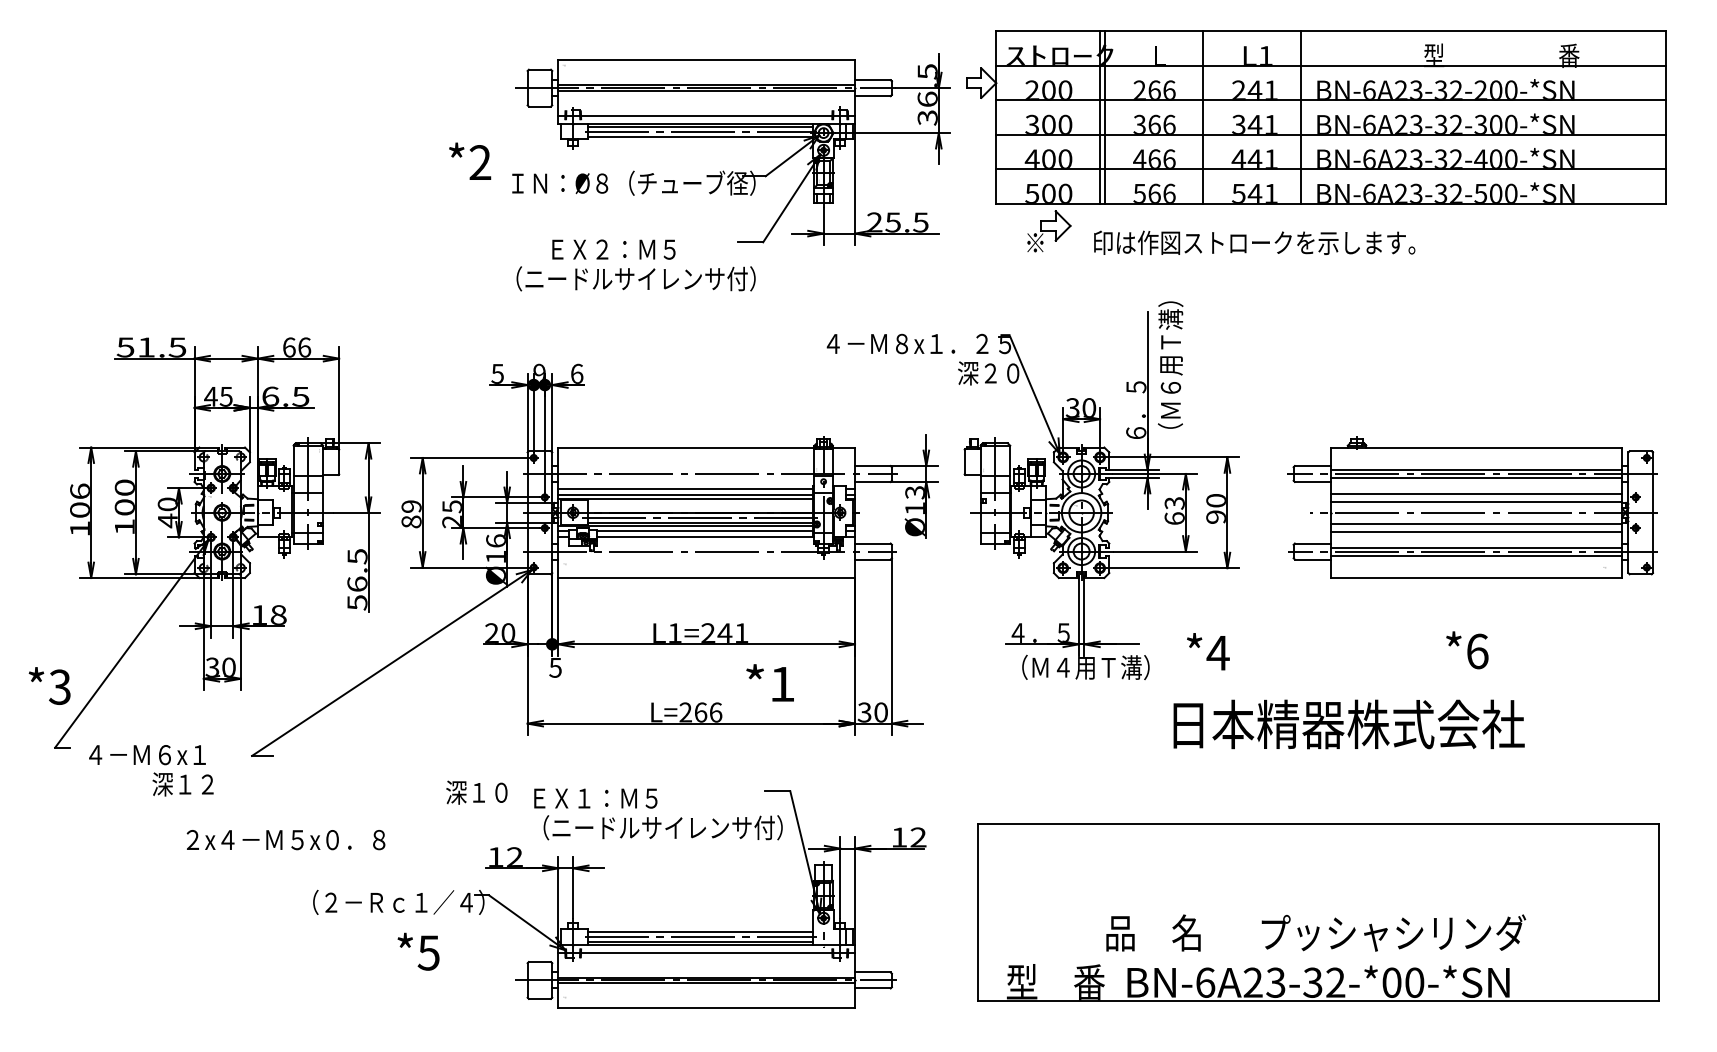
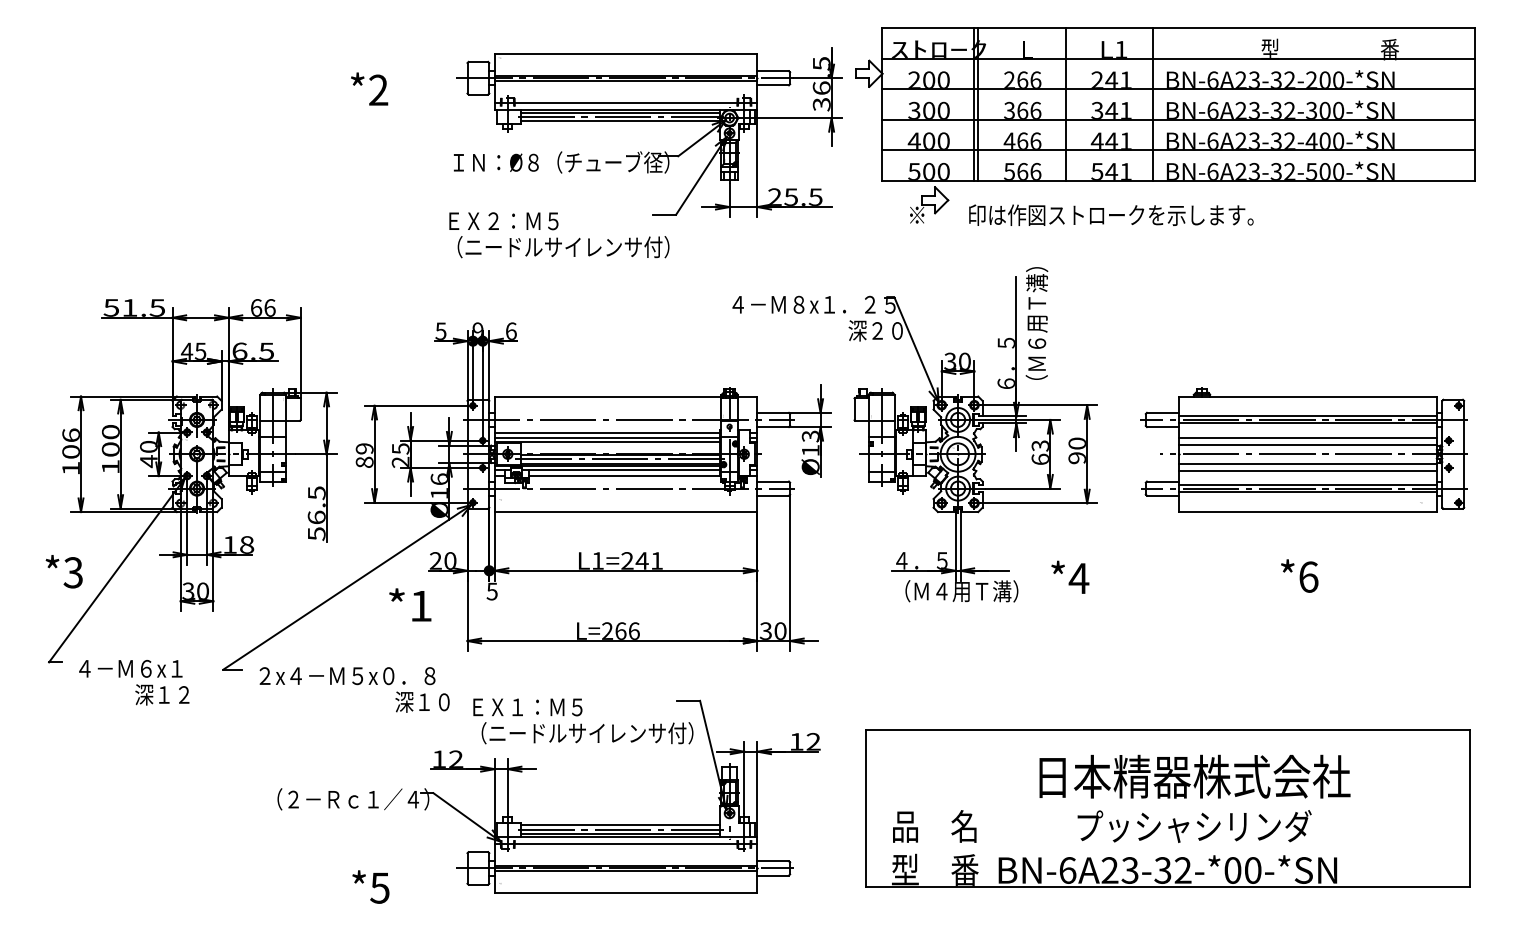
text: (470, 160) -> (369, 88), moved
text: (613, 249) -> (503, 221), moved
text: (770, 682) -> (410, 604), moved
text: (48, 685) -> (63, 571), moved
text: (1348, 724) -> (1194, 776), moved
text: (285, 840) -> (347, 676), moved
text: (1153, 933) -> (934, 826), moved
text: (1393, 933) -> (1194, 826), moved
text: (418, 951) -> (370, 886), moved

